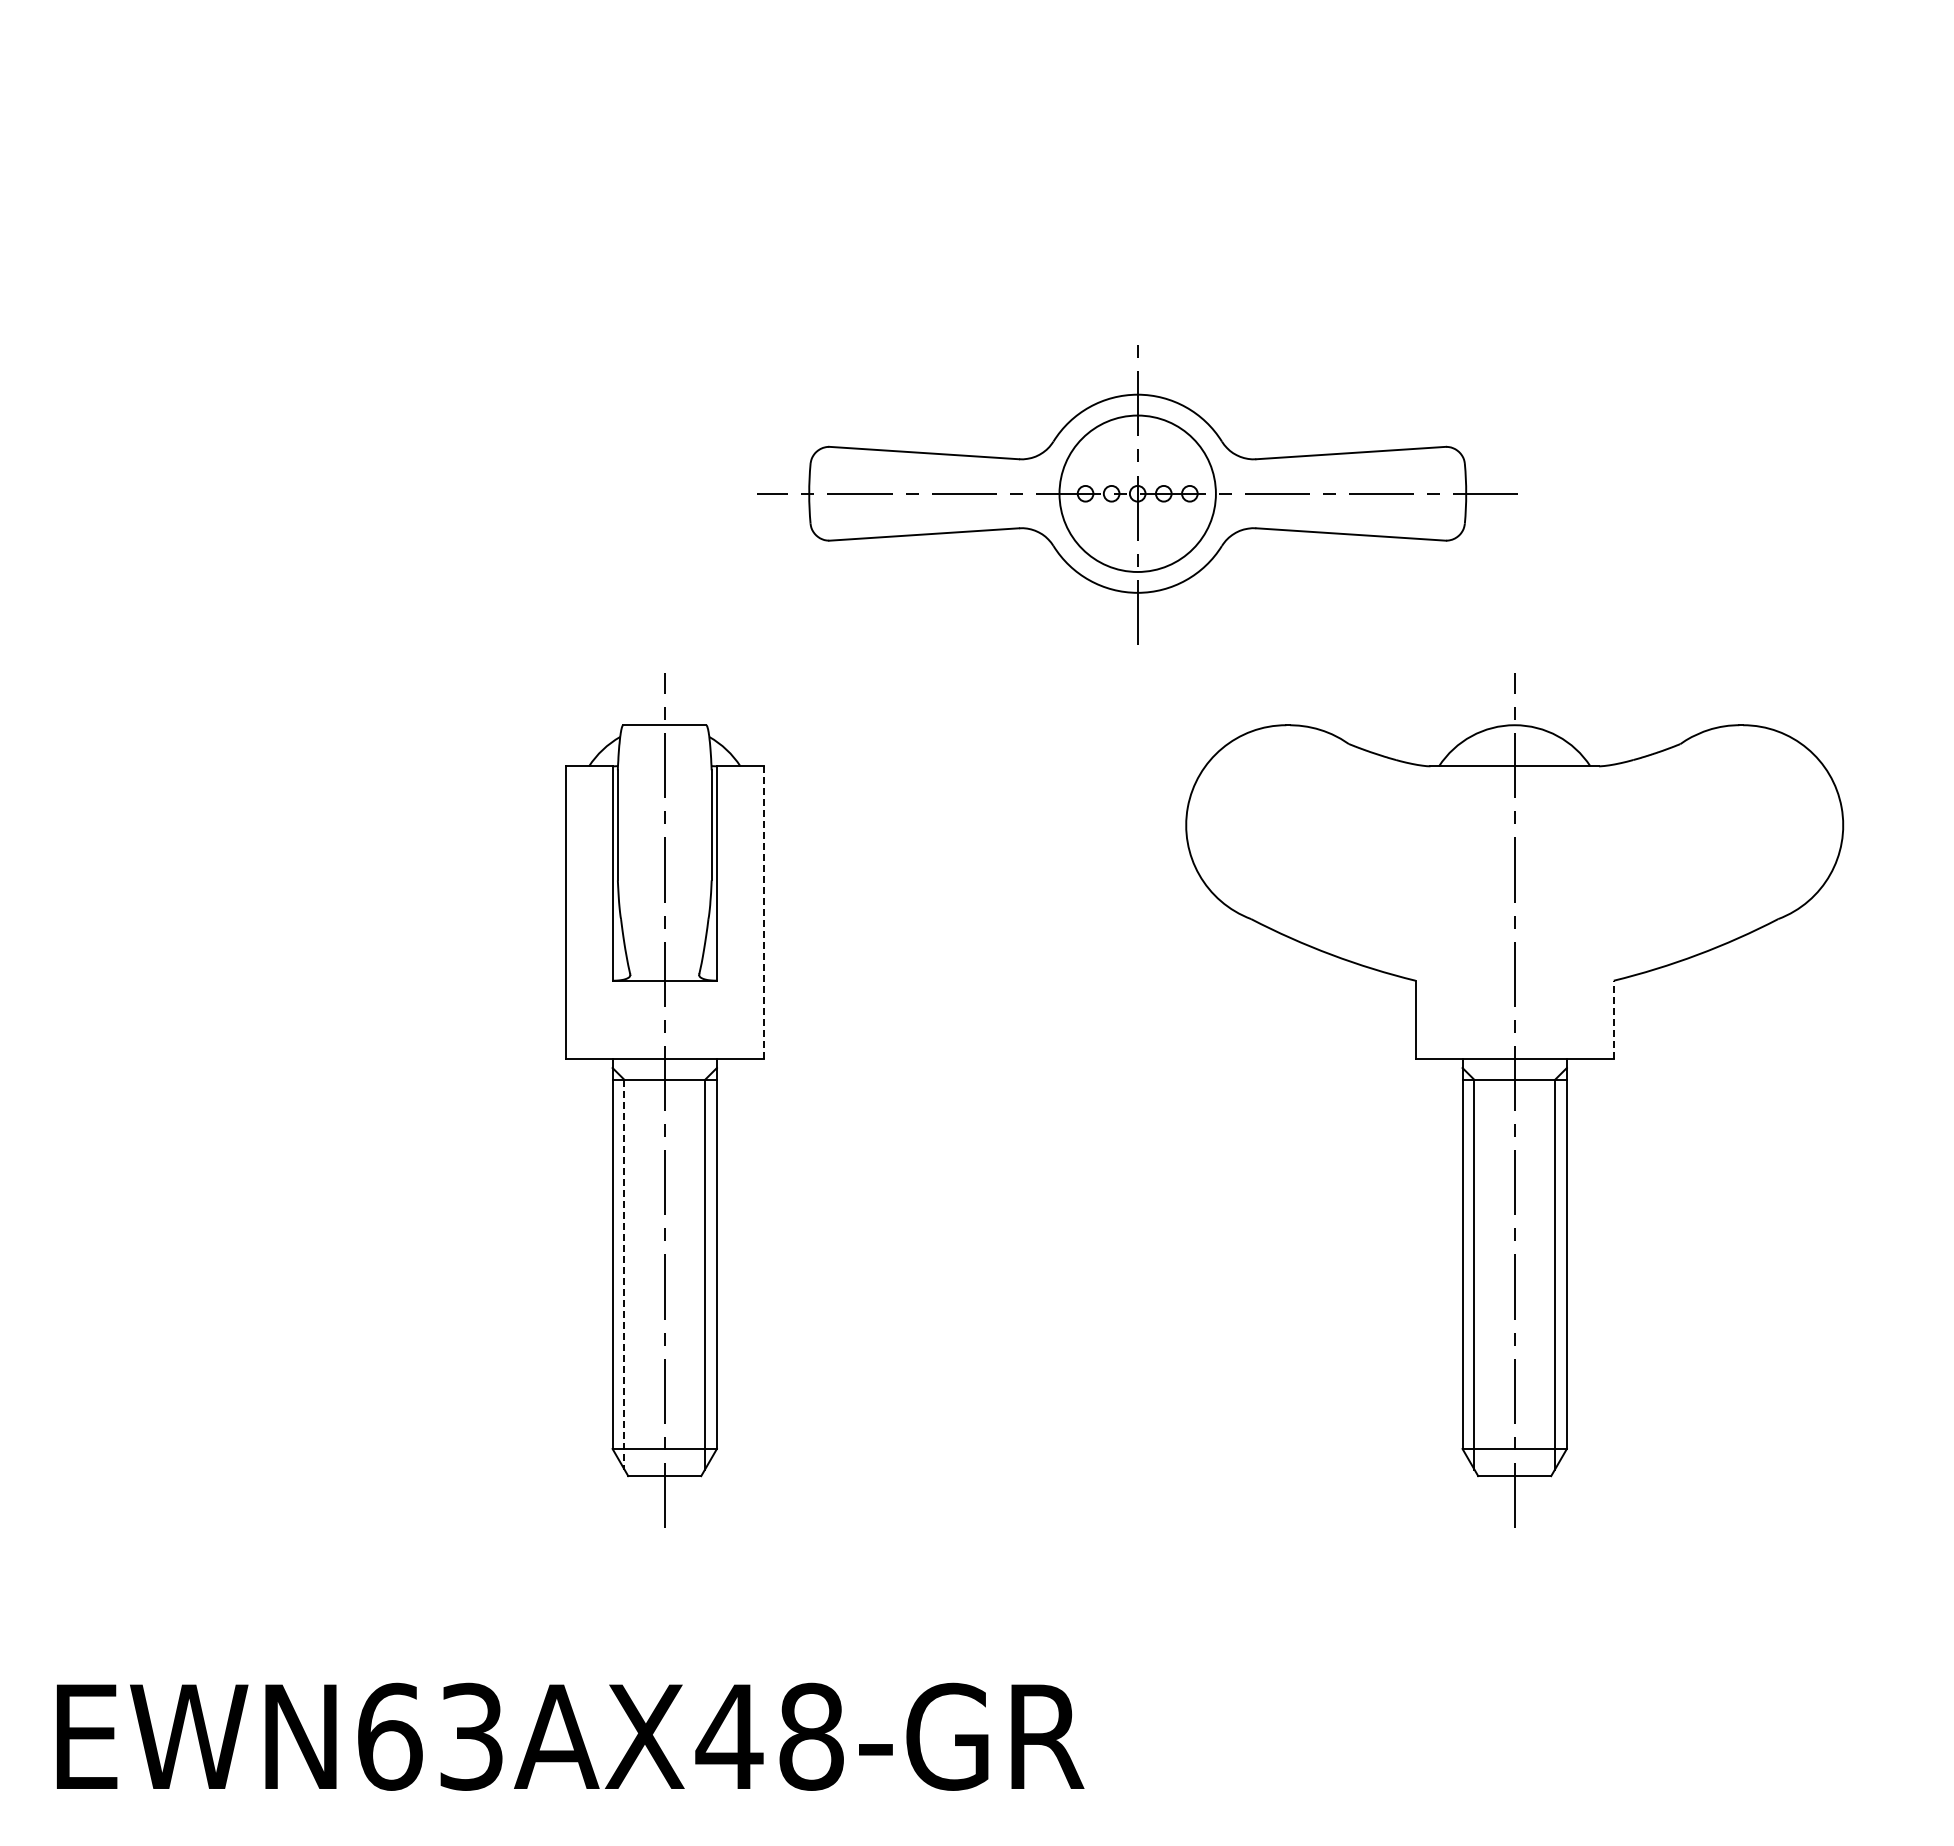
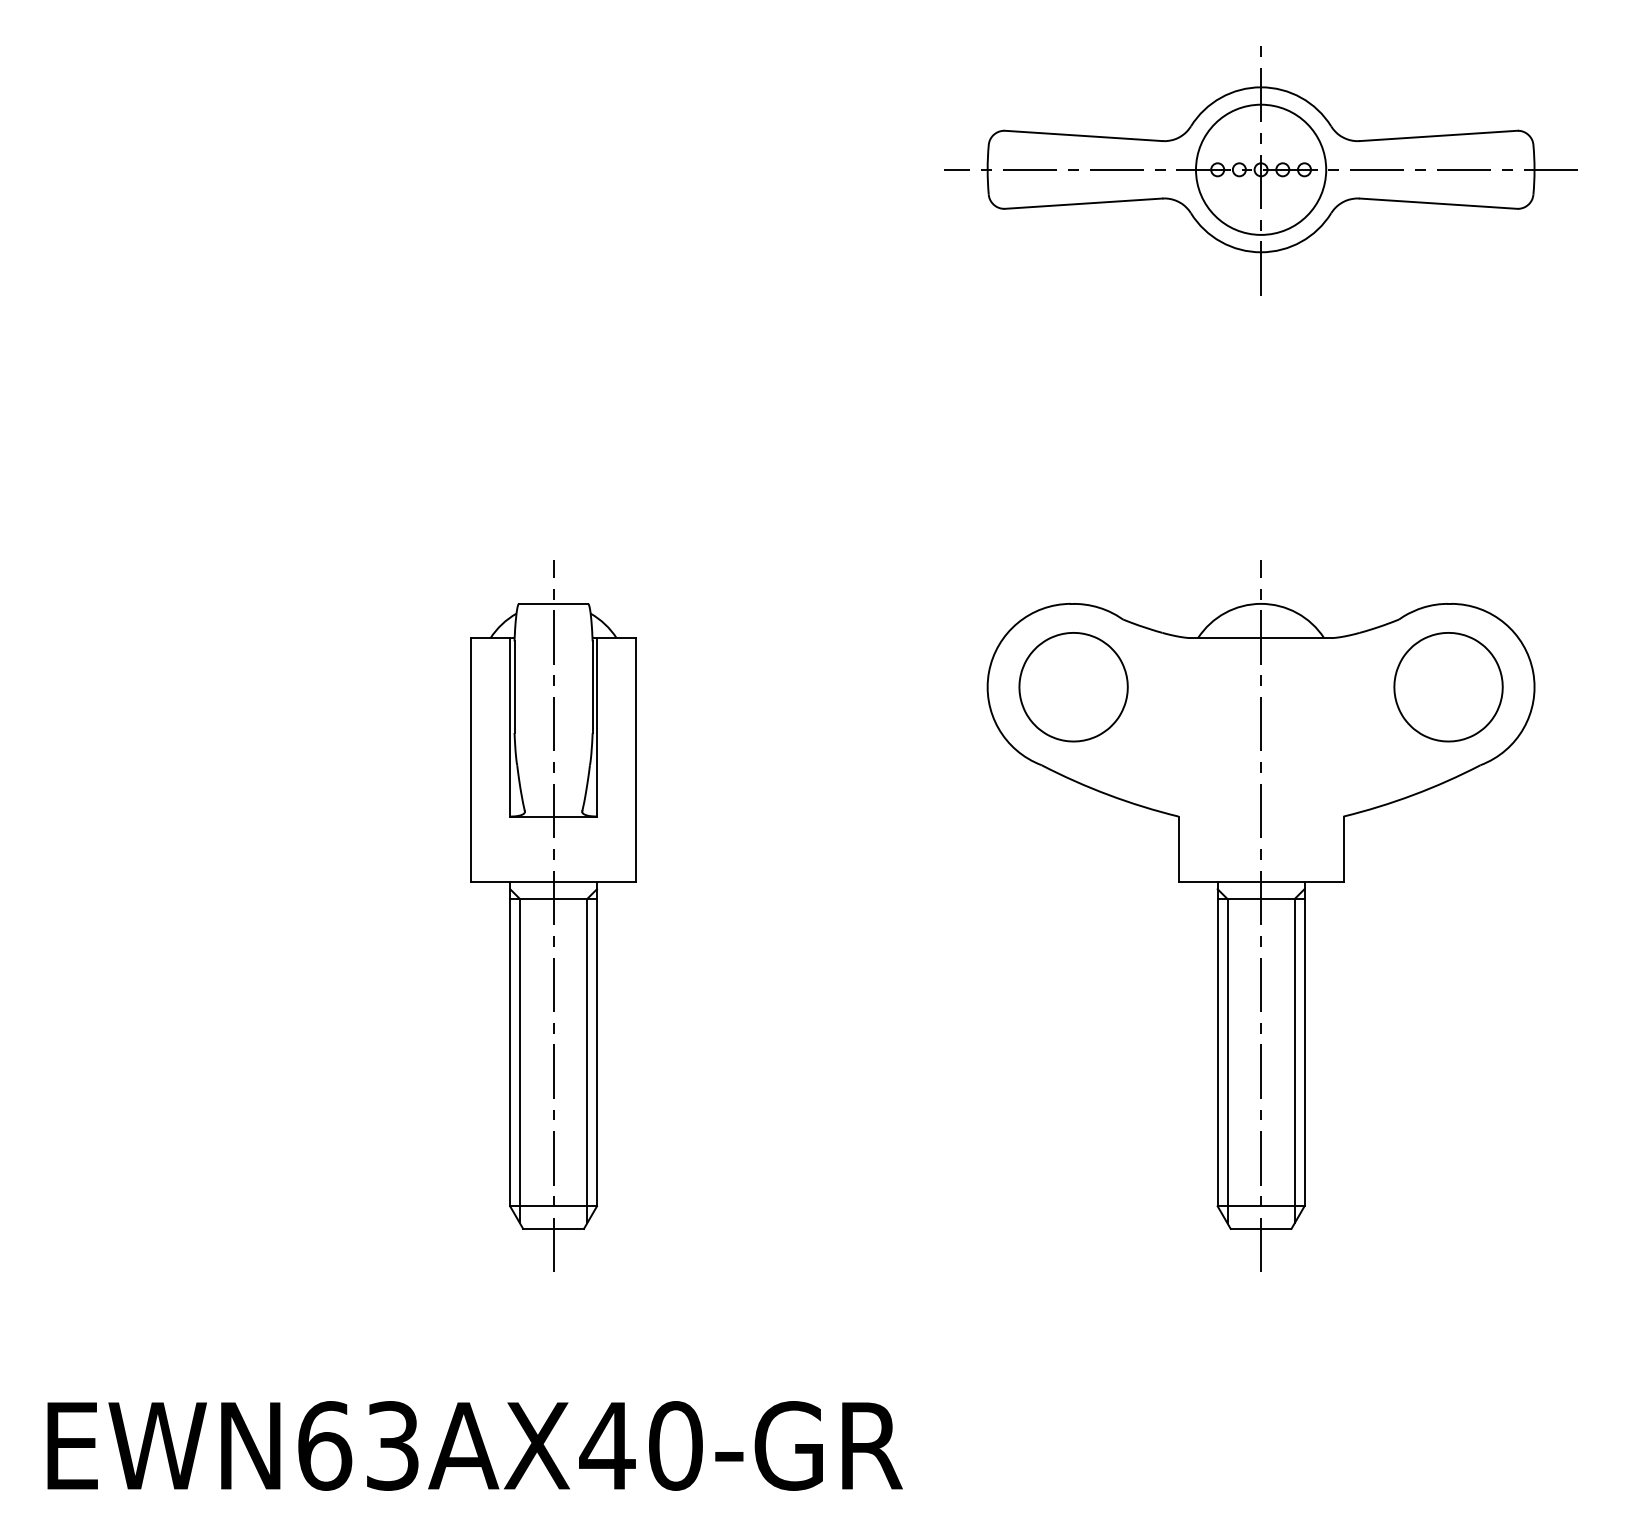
part: (1137, 494) -> (1260, 170), moved
part: (1289, 825) -> (1073, 687), added
part: (1739, 825) -> (1448, 687), added
line: (763, 912) -> (635, 759), dashed -> solid
line: (1613, 1019) -> (1343, 848), dashed -> solid
line: (624, 1274) -> (520, 1061), dashed -> solid
text: (811, 1736) -> (675, 1445), EWN63AX48-GR -> EWN63AX40-GR

